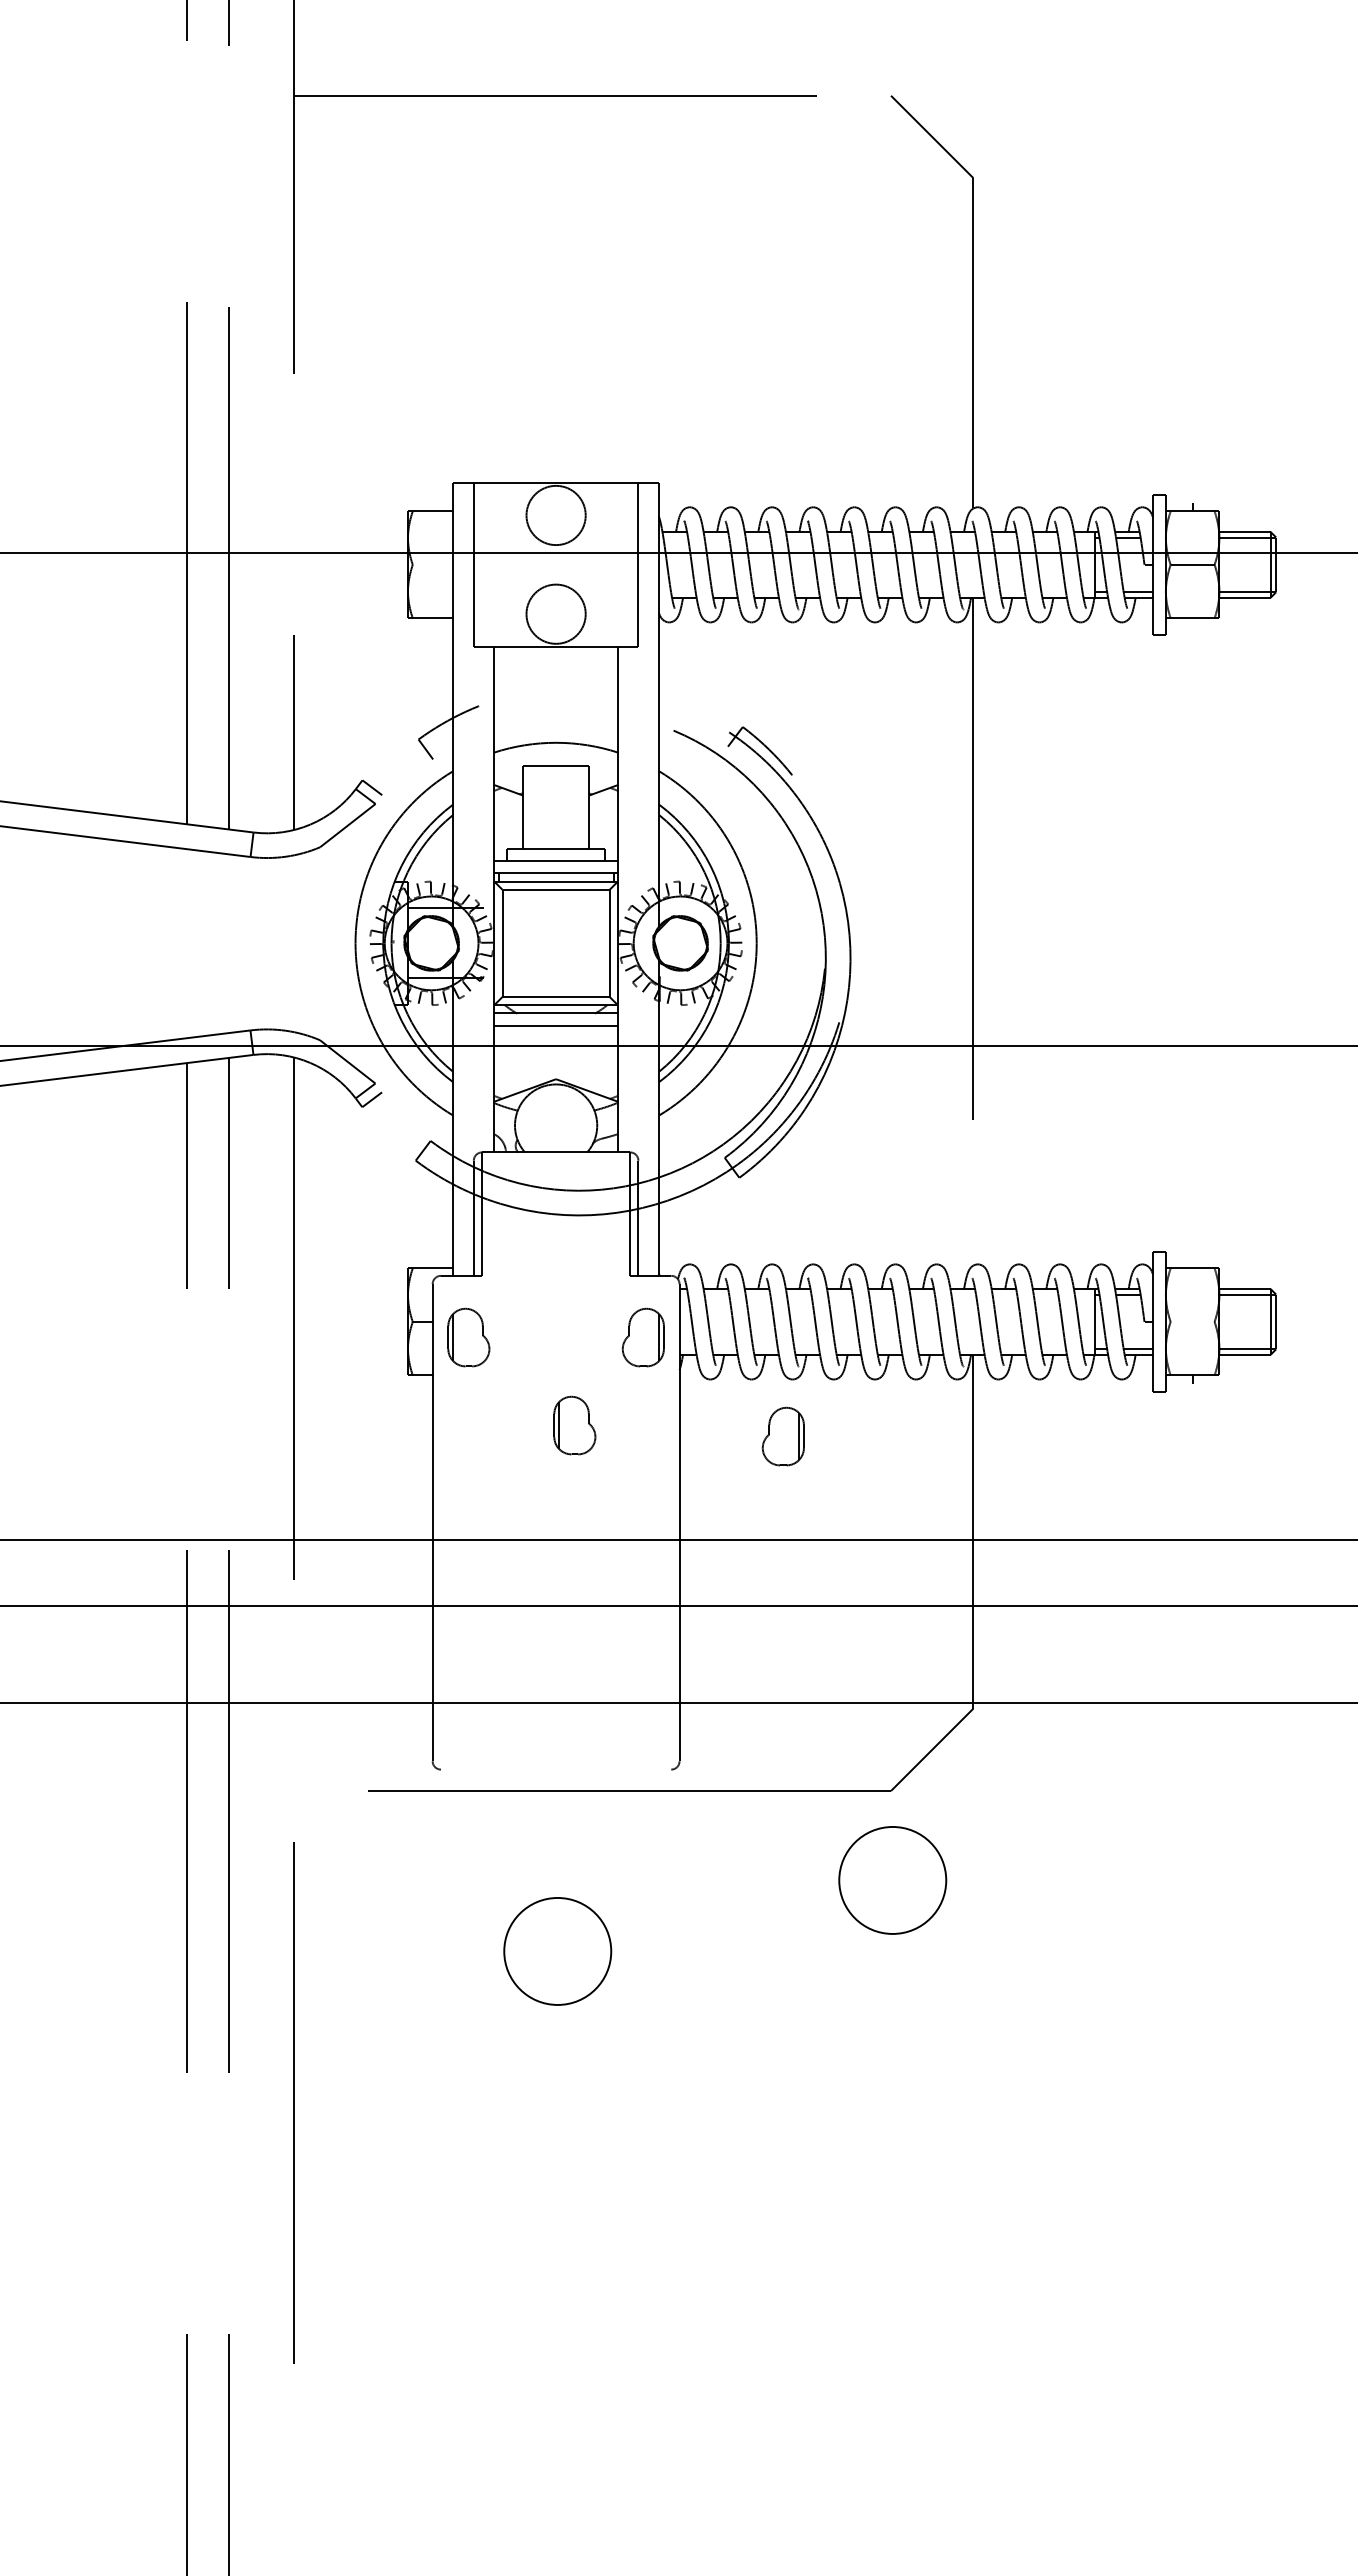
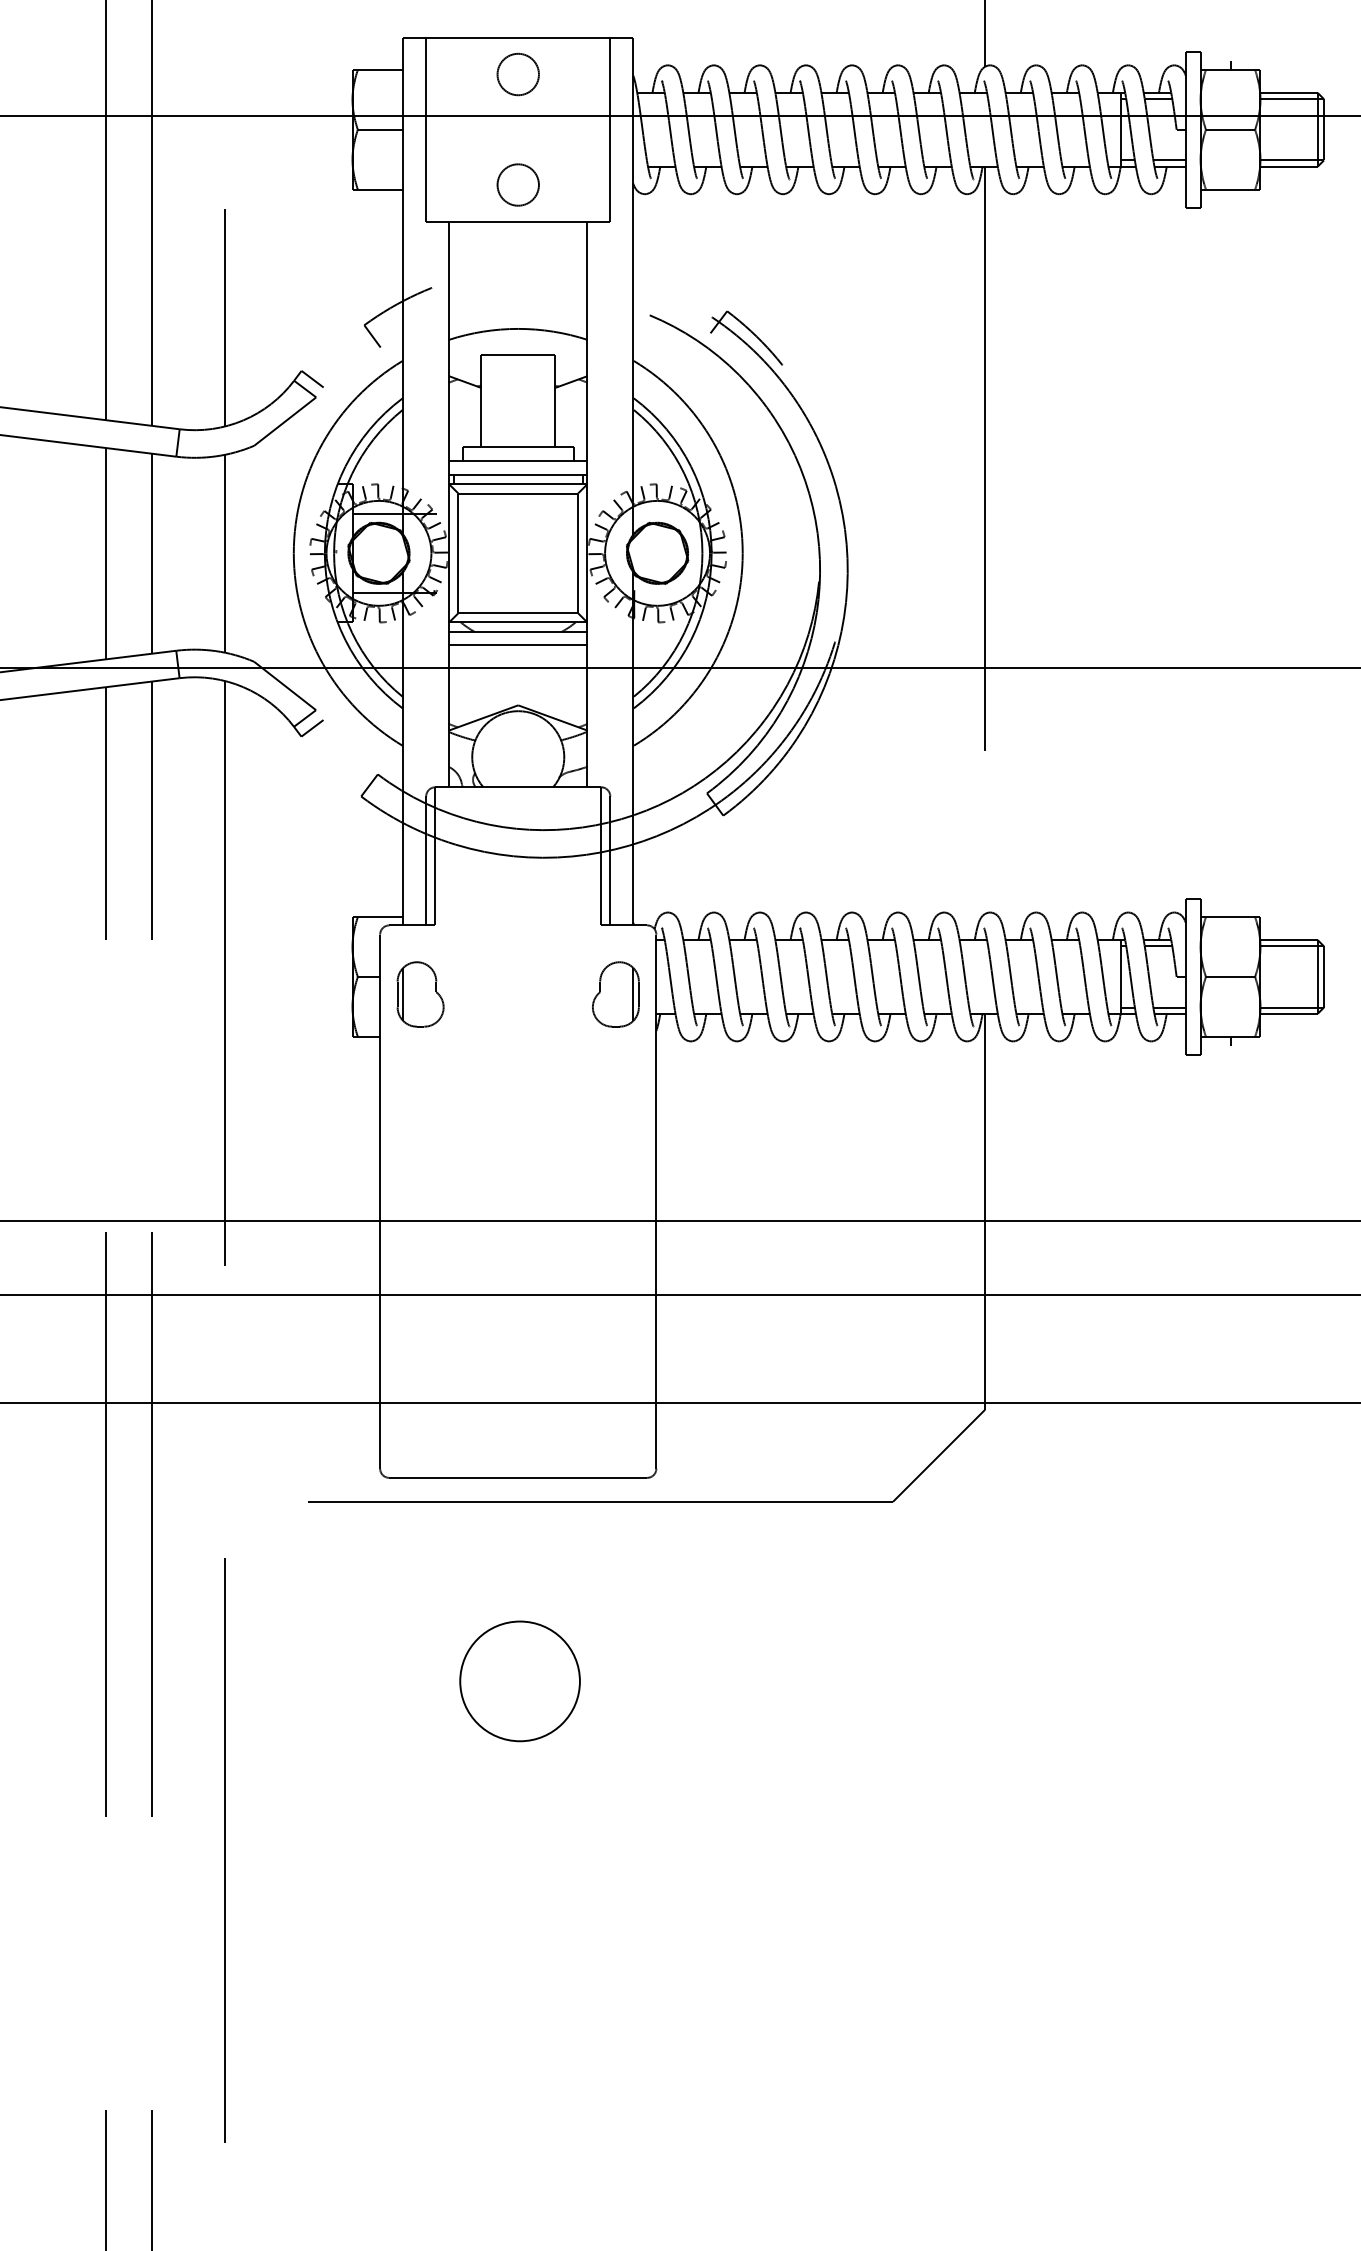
circle: (555, 514) -> (517, 73), size x0.62
line: (432, 564) -> (379, 129), added
circle: (555, 613) -> (517, 184), size x0.62
line: (187, 943) -> (105, 553), added
line: (228, 943) -> (151, 553), added
line: (294, 943) -> (225, 553), added
line: (1192, 1321) -> (1230, 976), added
part: (574, 1425) -> (538, 1092), removed
part: (782, 1436) -> (771, 1105), removed
line: (555, 1769) -> (517, 1477), added
circle: (892, 1880) -> (894, 1601), removed

